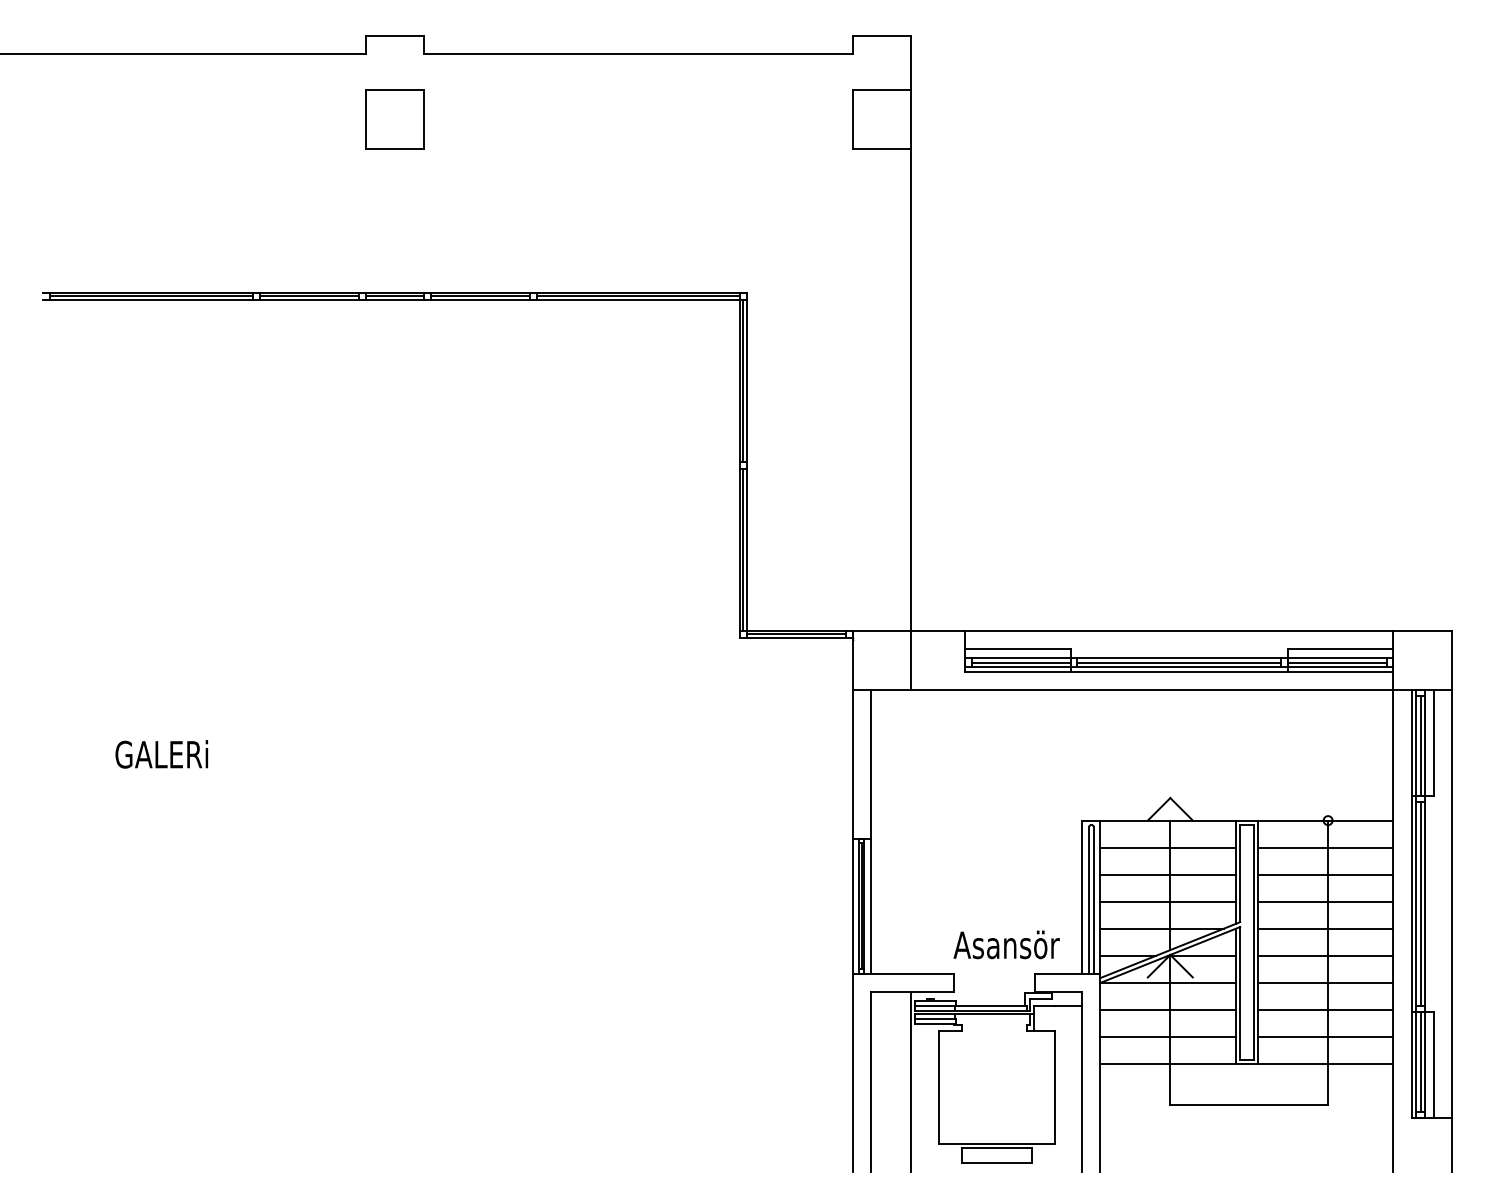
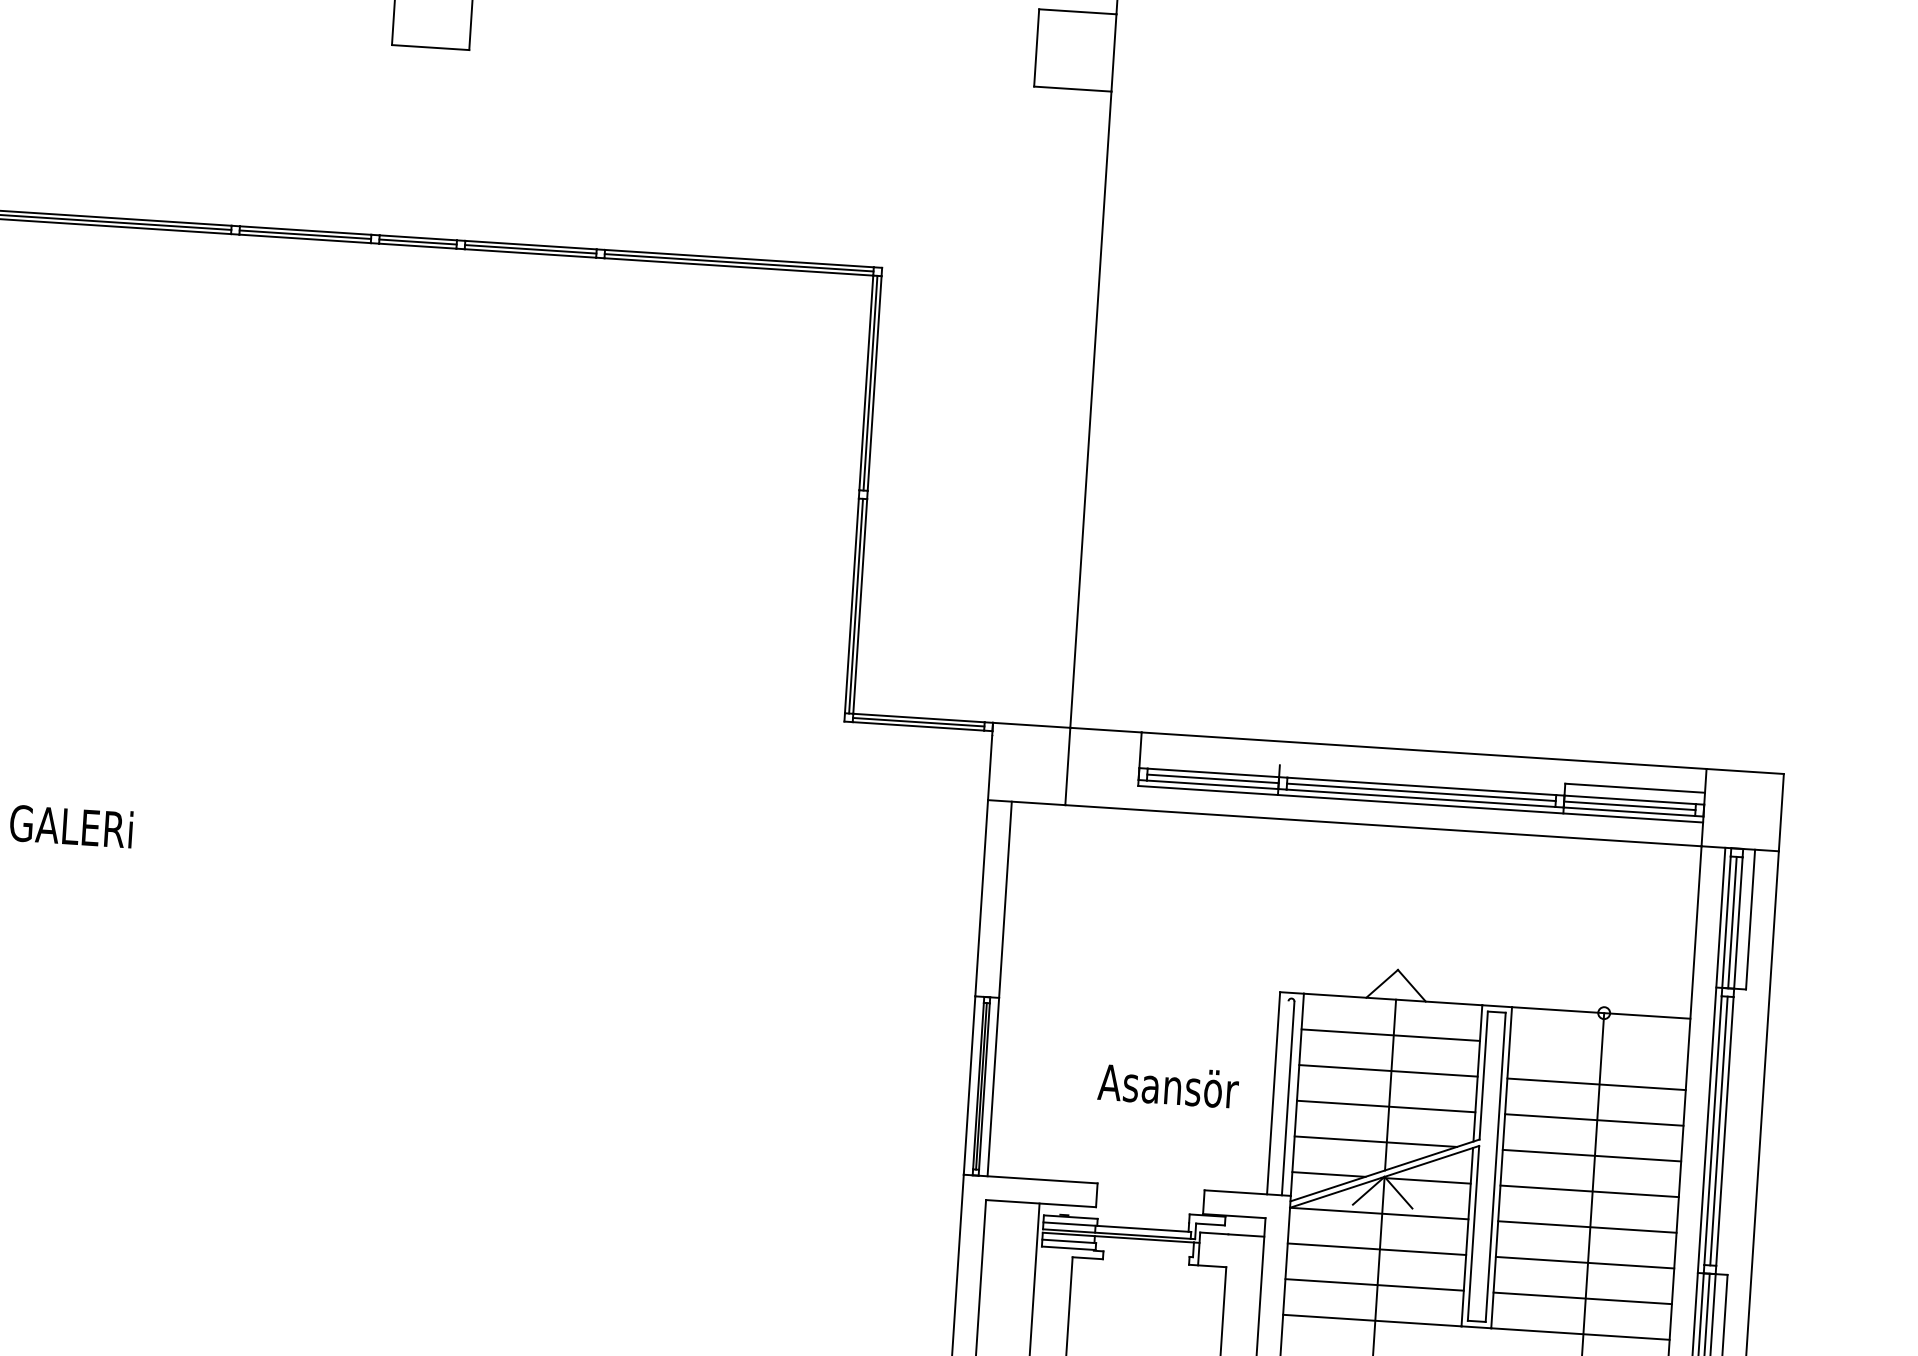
line: (1018, 649) -> (1210, 761), removed
line: (1325, 847) -> (1598, 1048), removed
line: (1089, 900) -> (1282, 1098), removed
text: (1006, 944) -> (1168, 1085), moved

